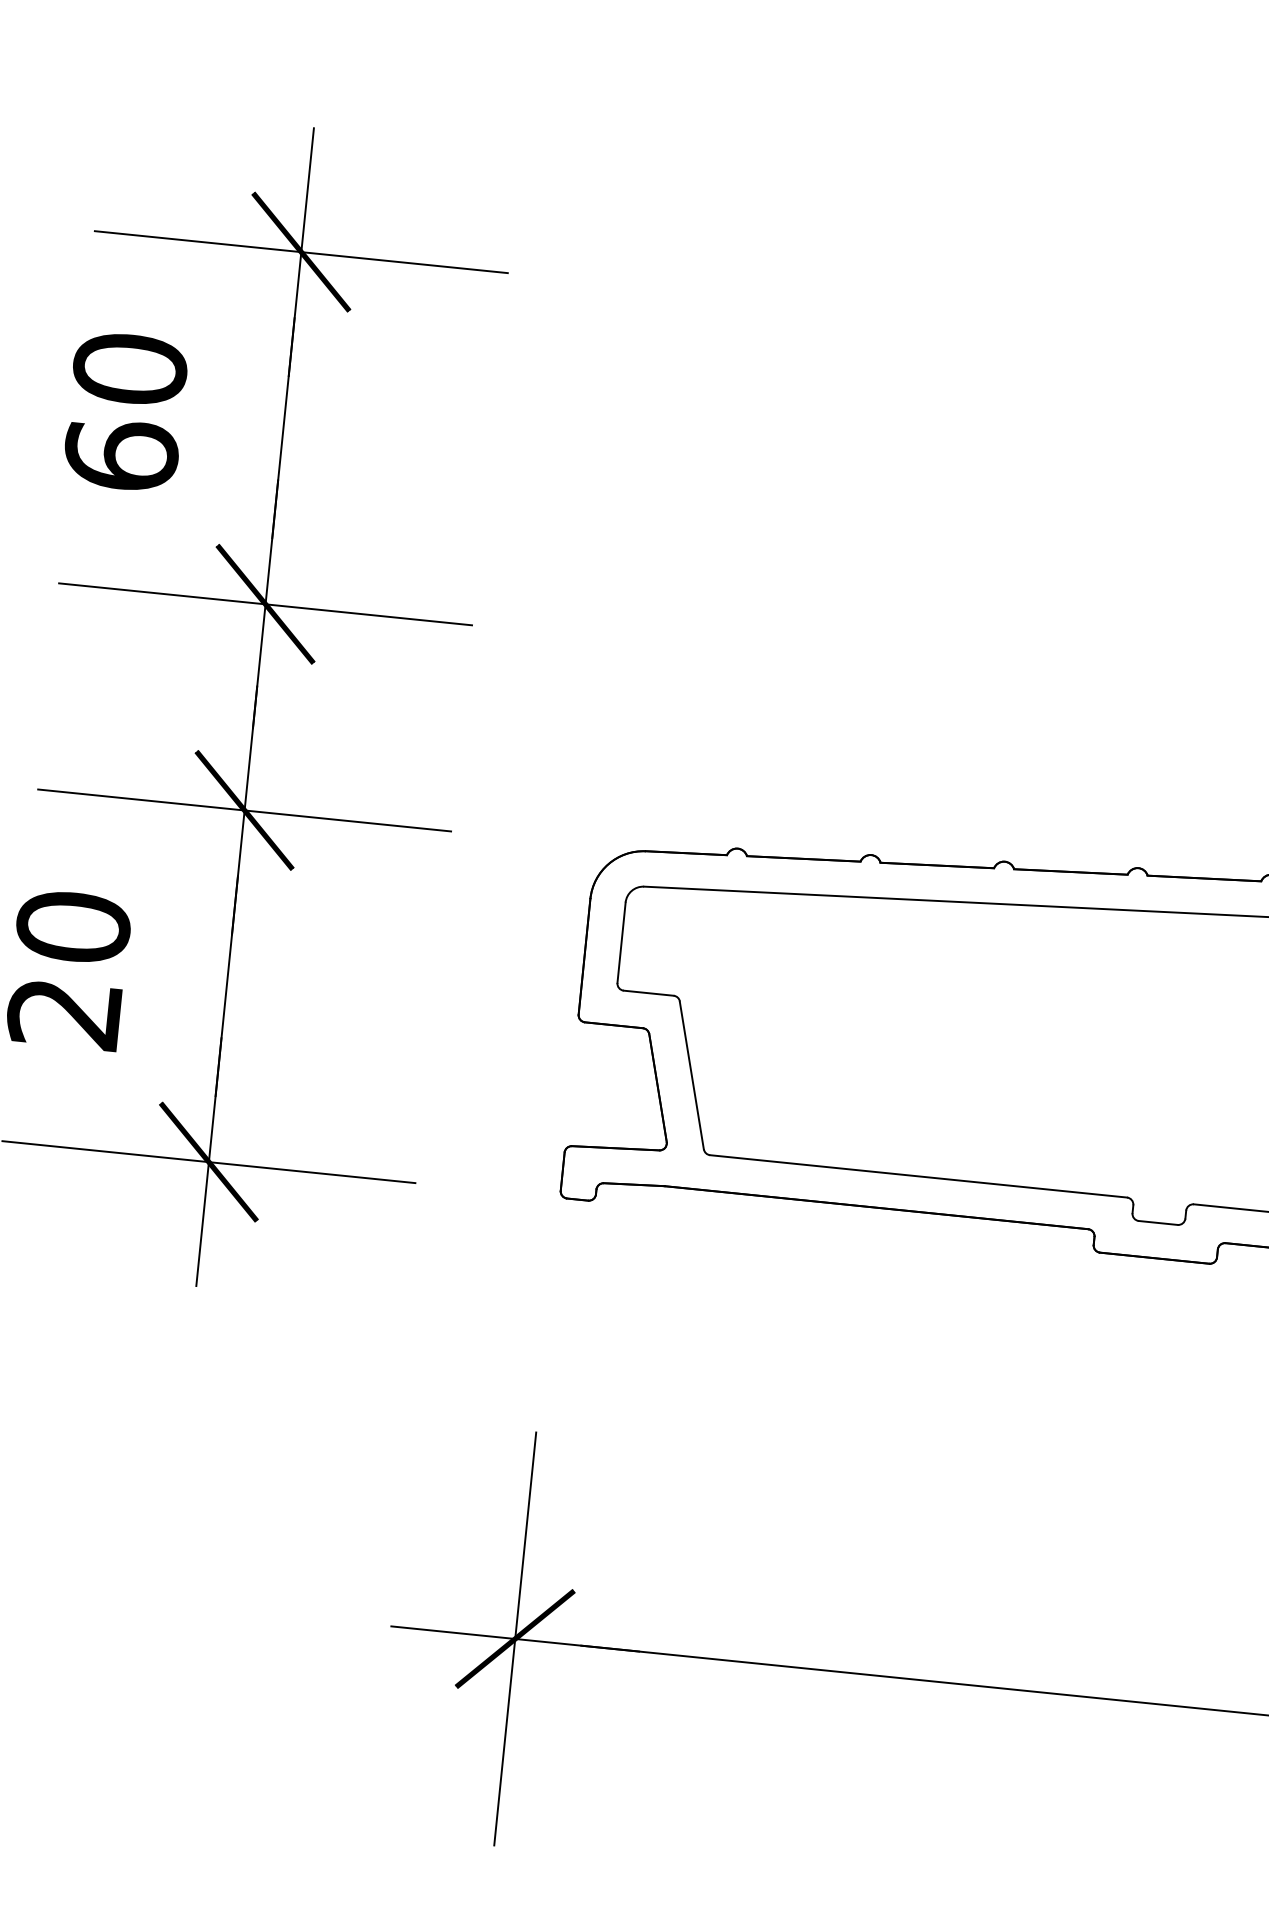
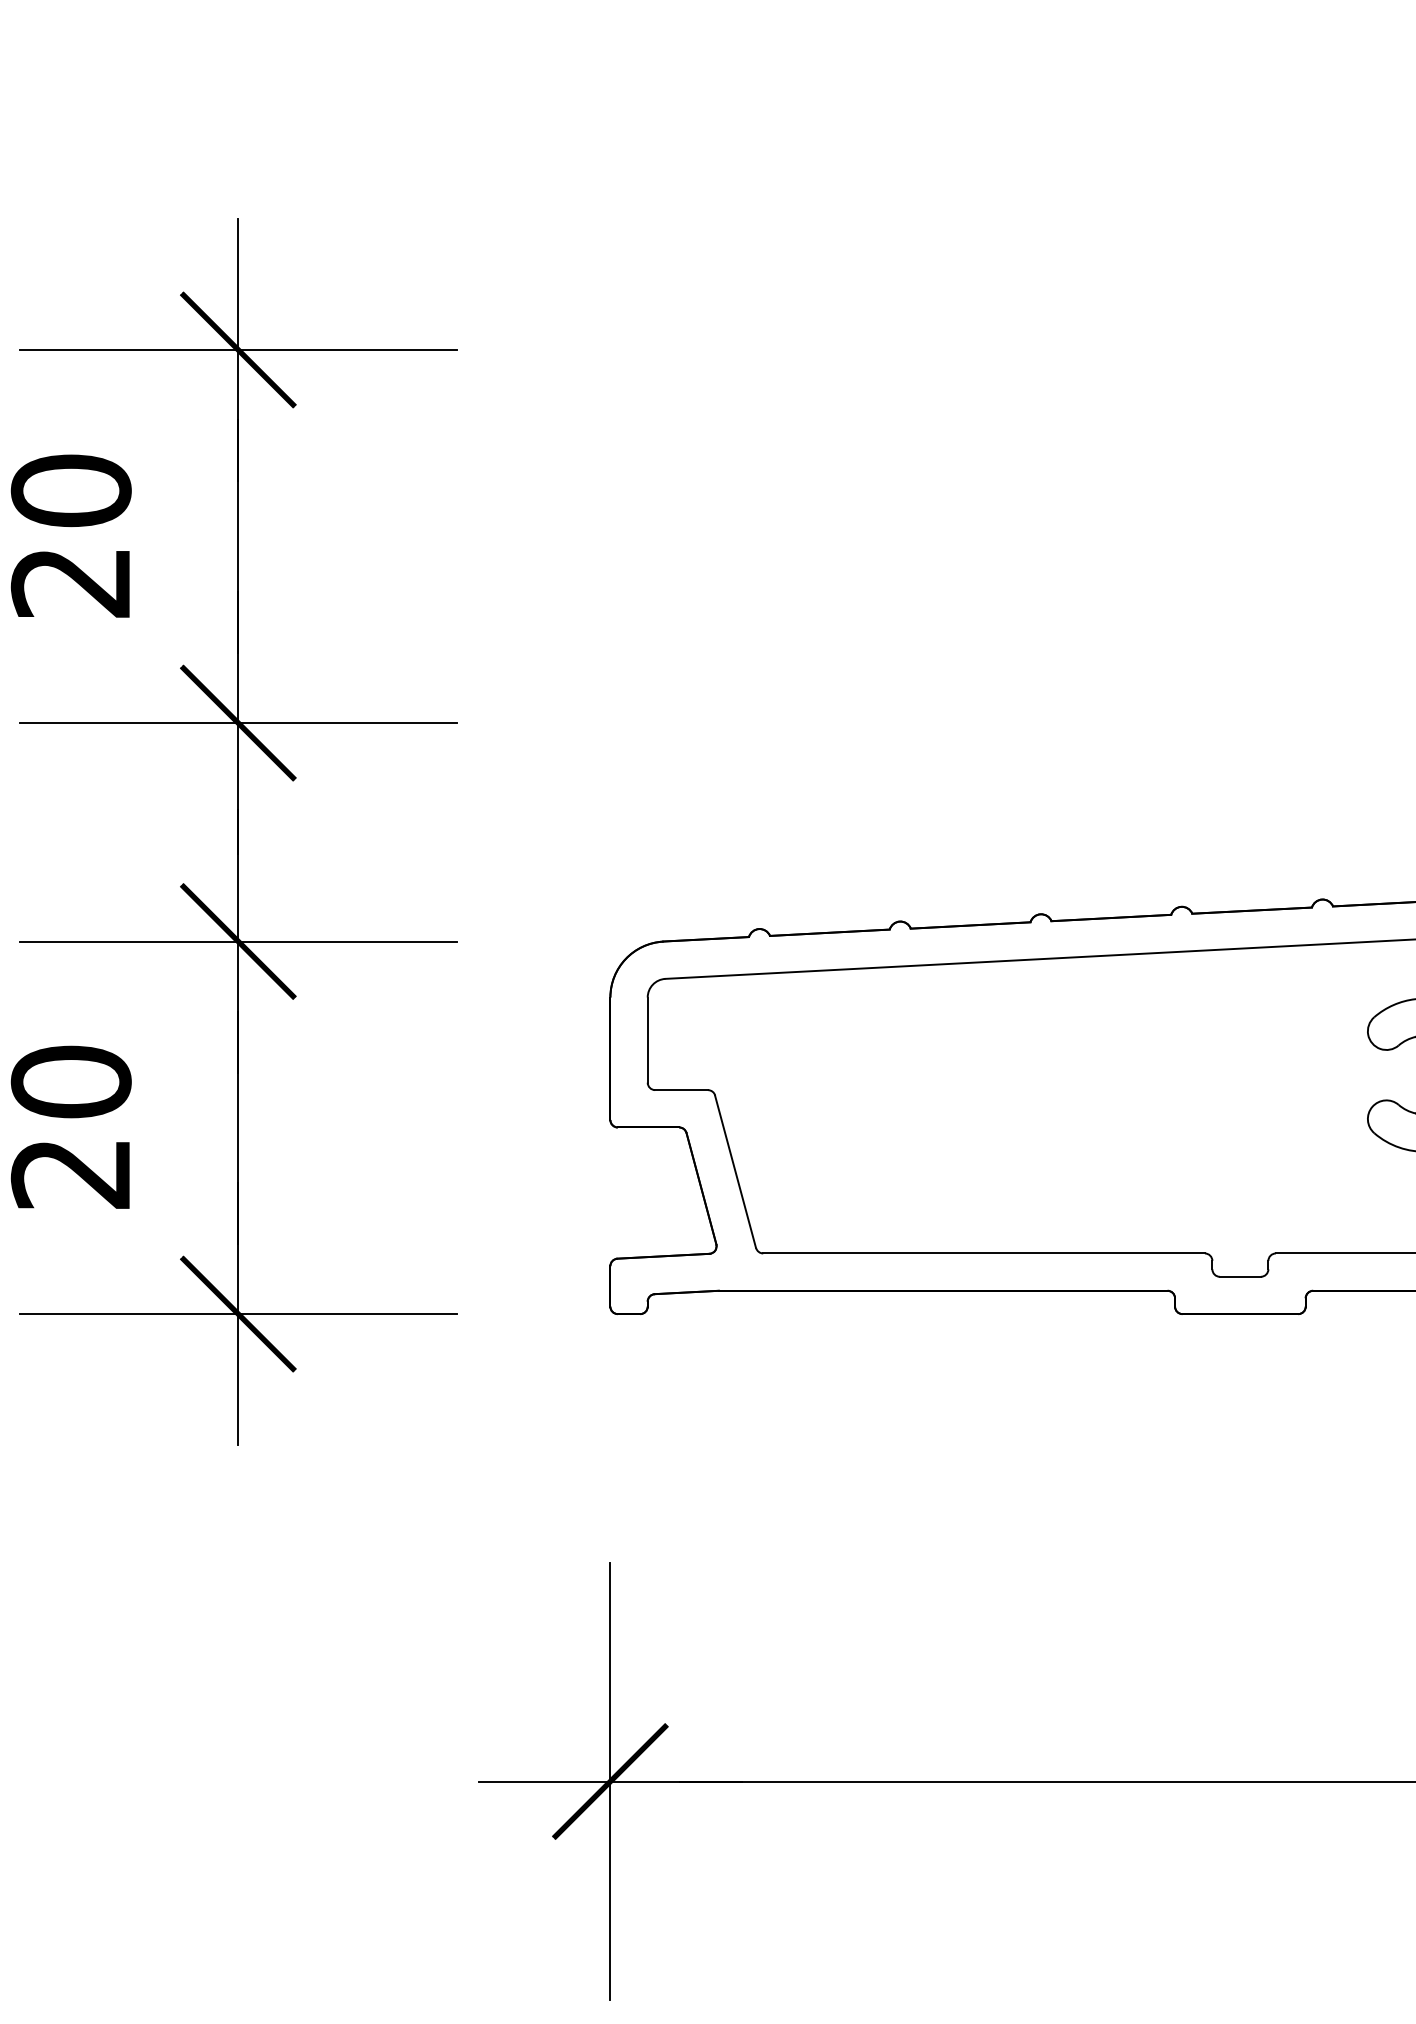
text: (120, 454) -> (70, 581), 60 -> 20

